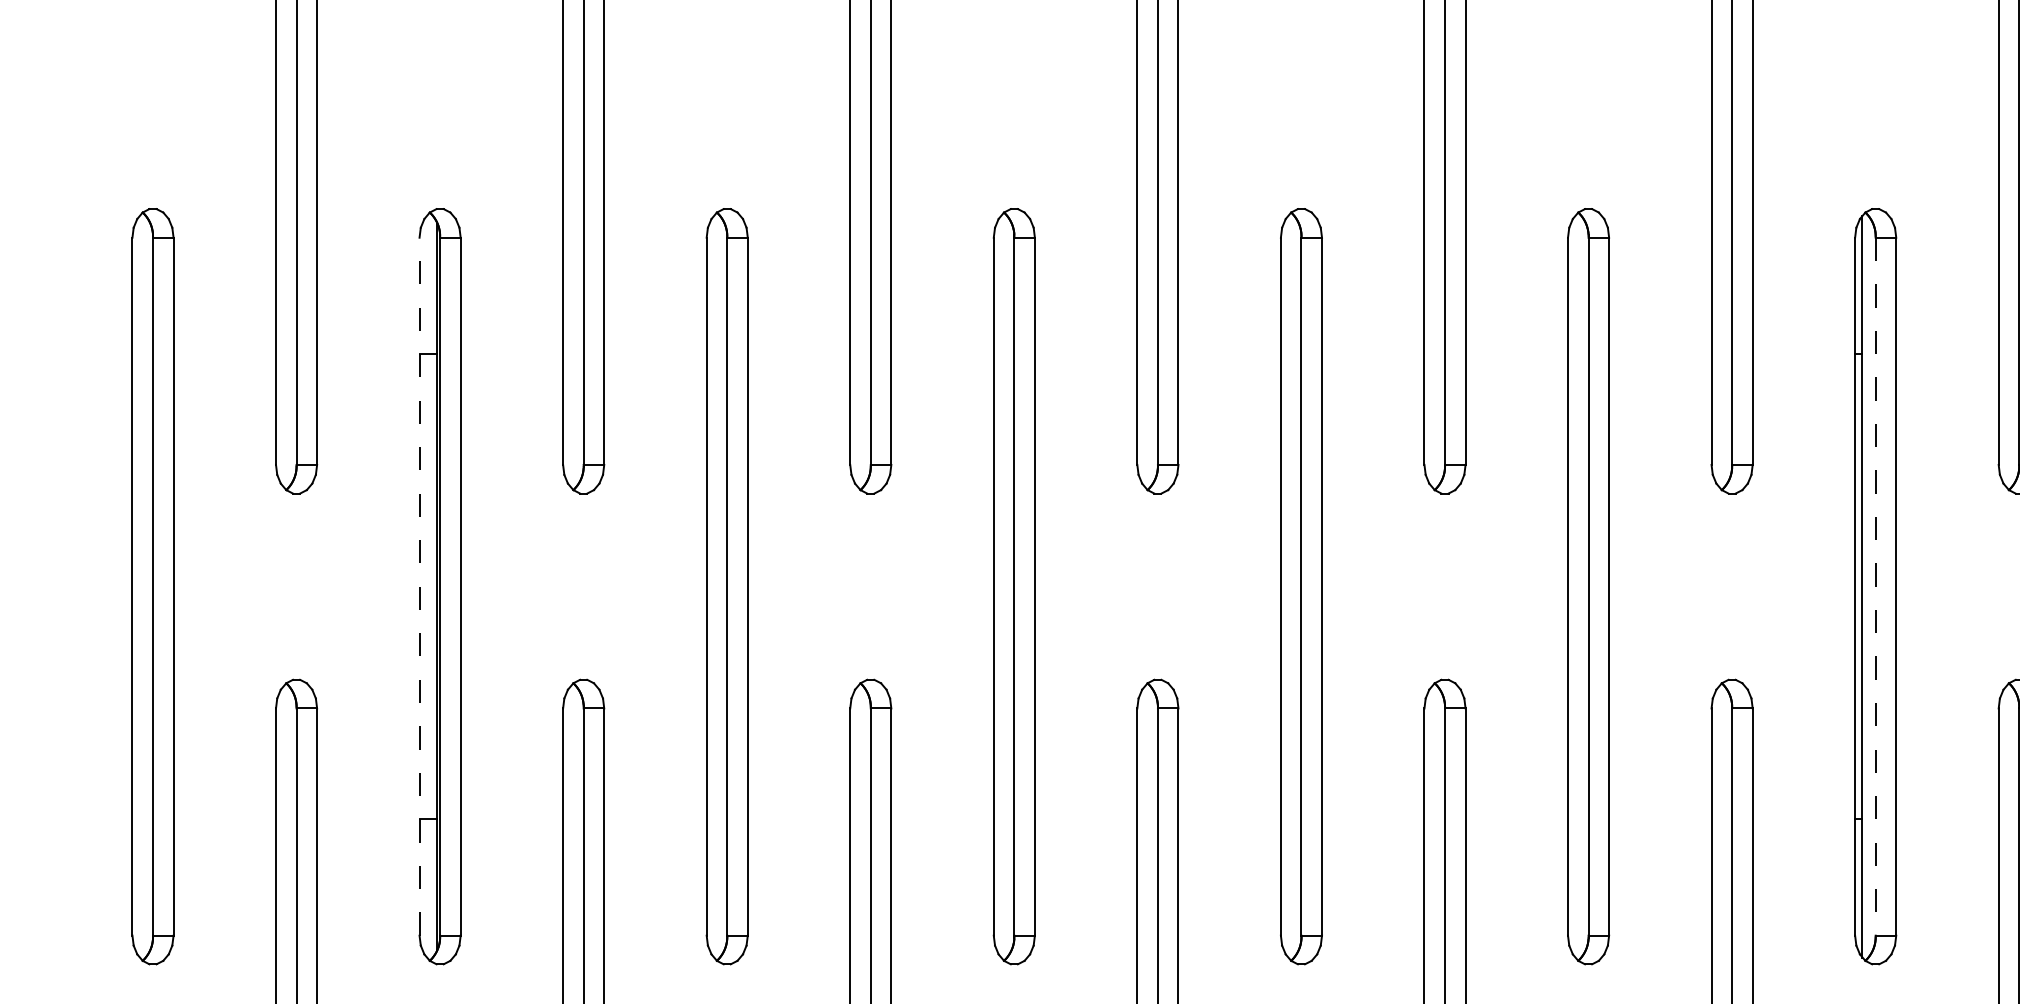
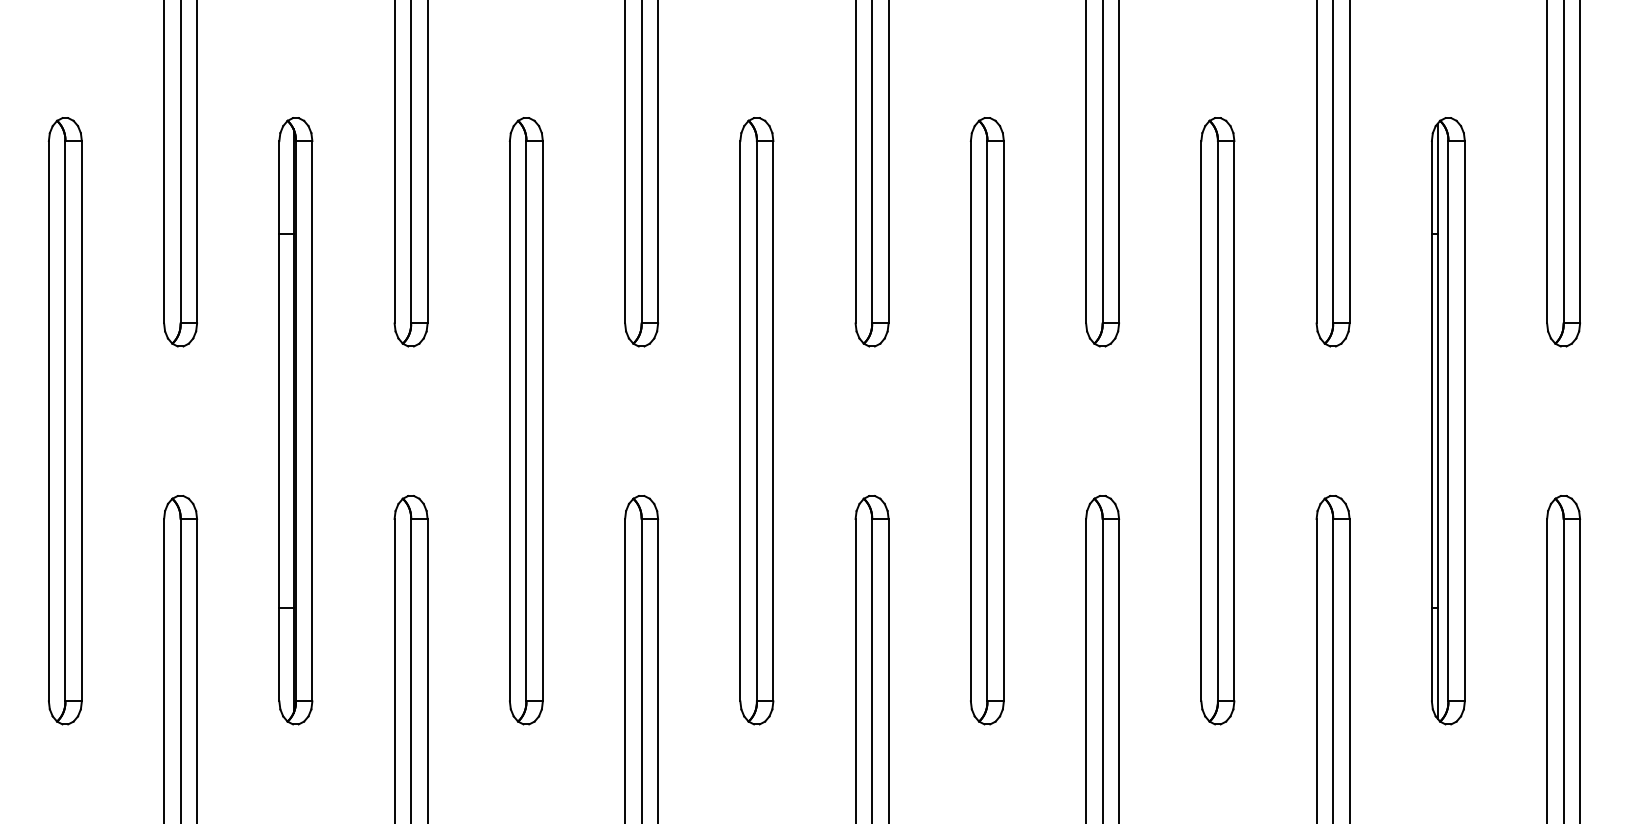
line: (419, 585) -> (279, 420), dashed -> solid
line: (1875, 587) -> (1448, 421), dashed -> solid

